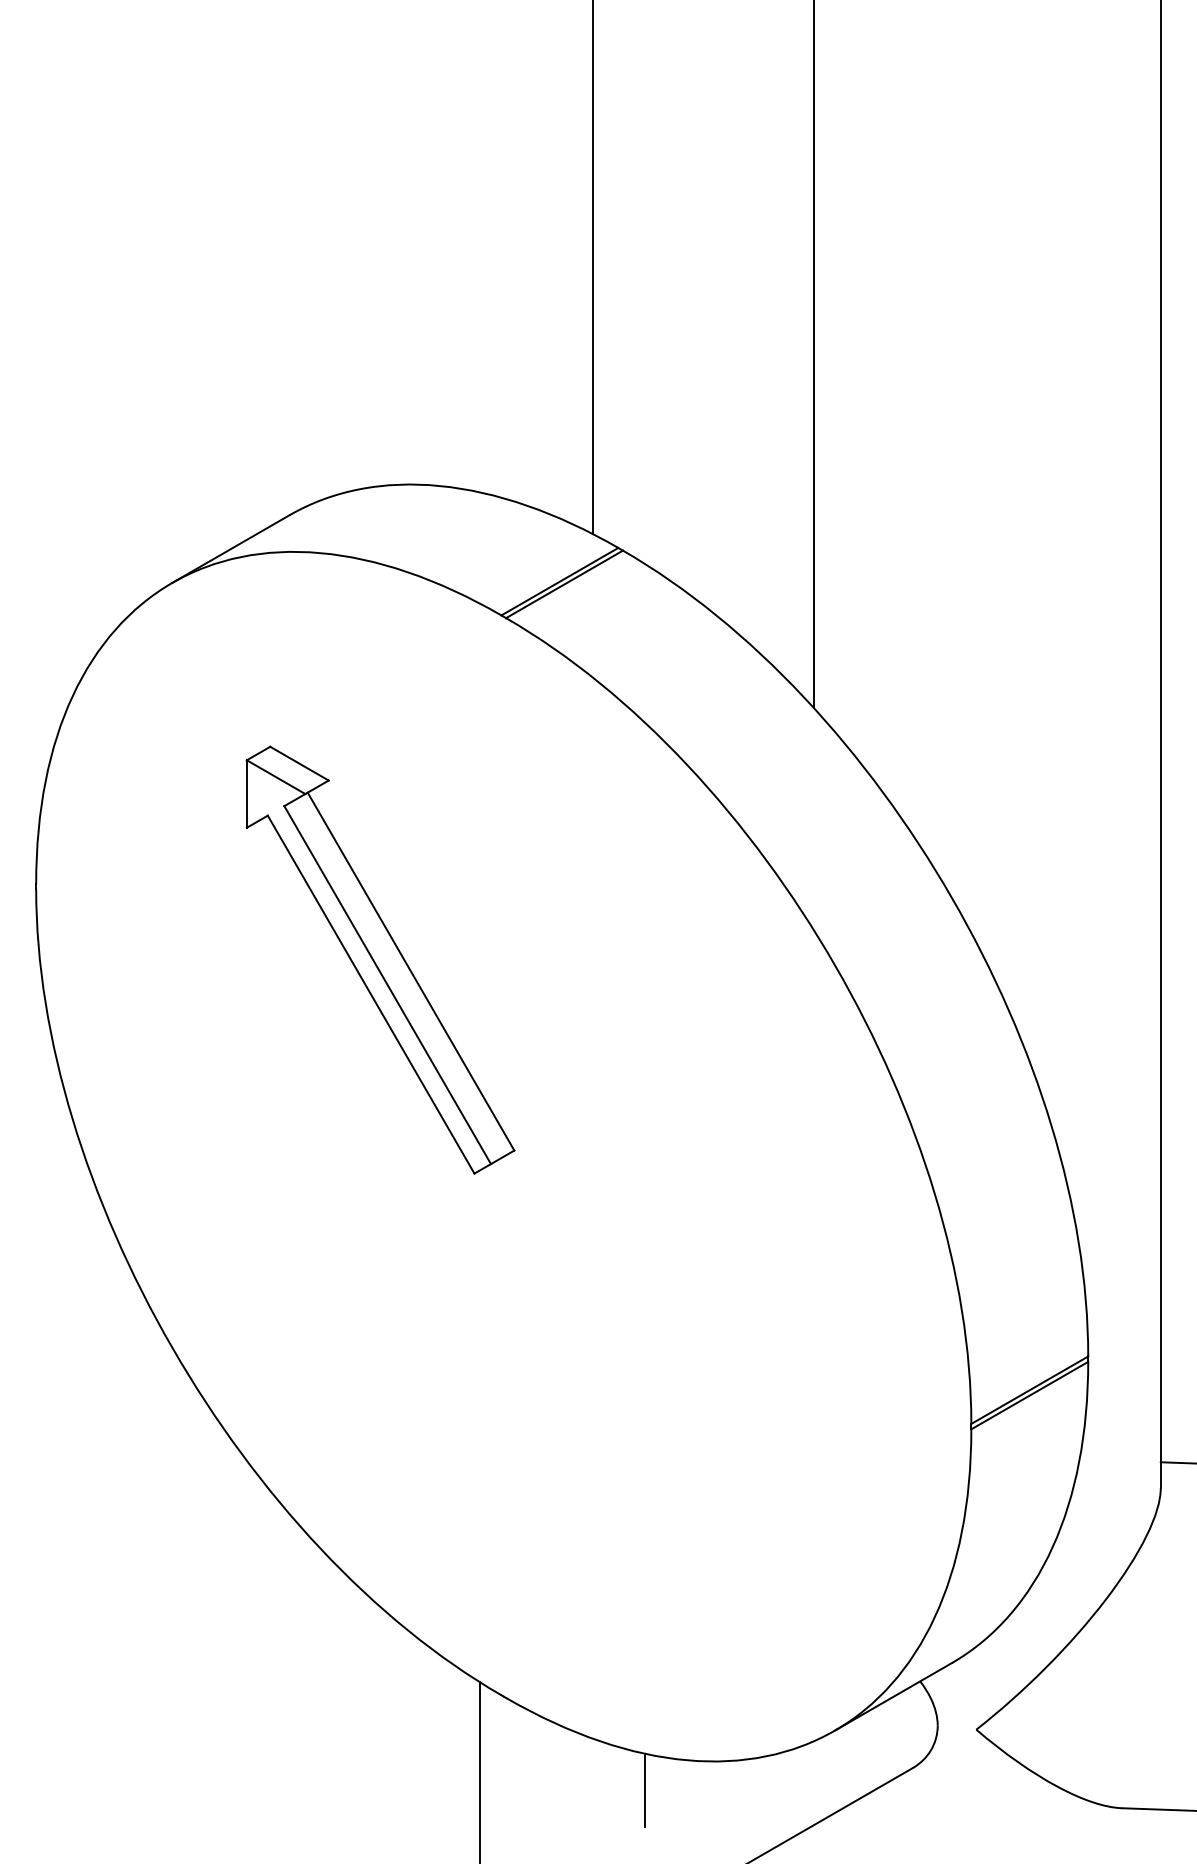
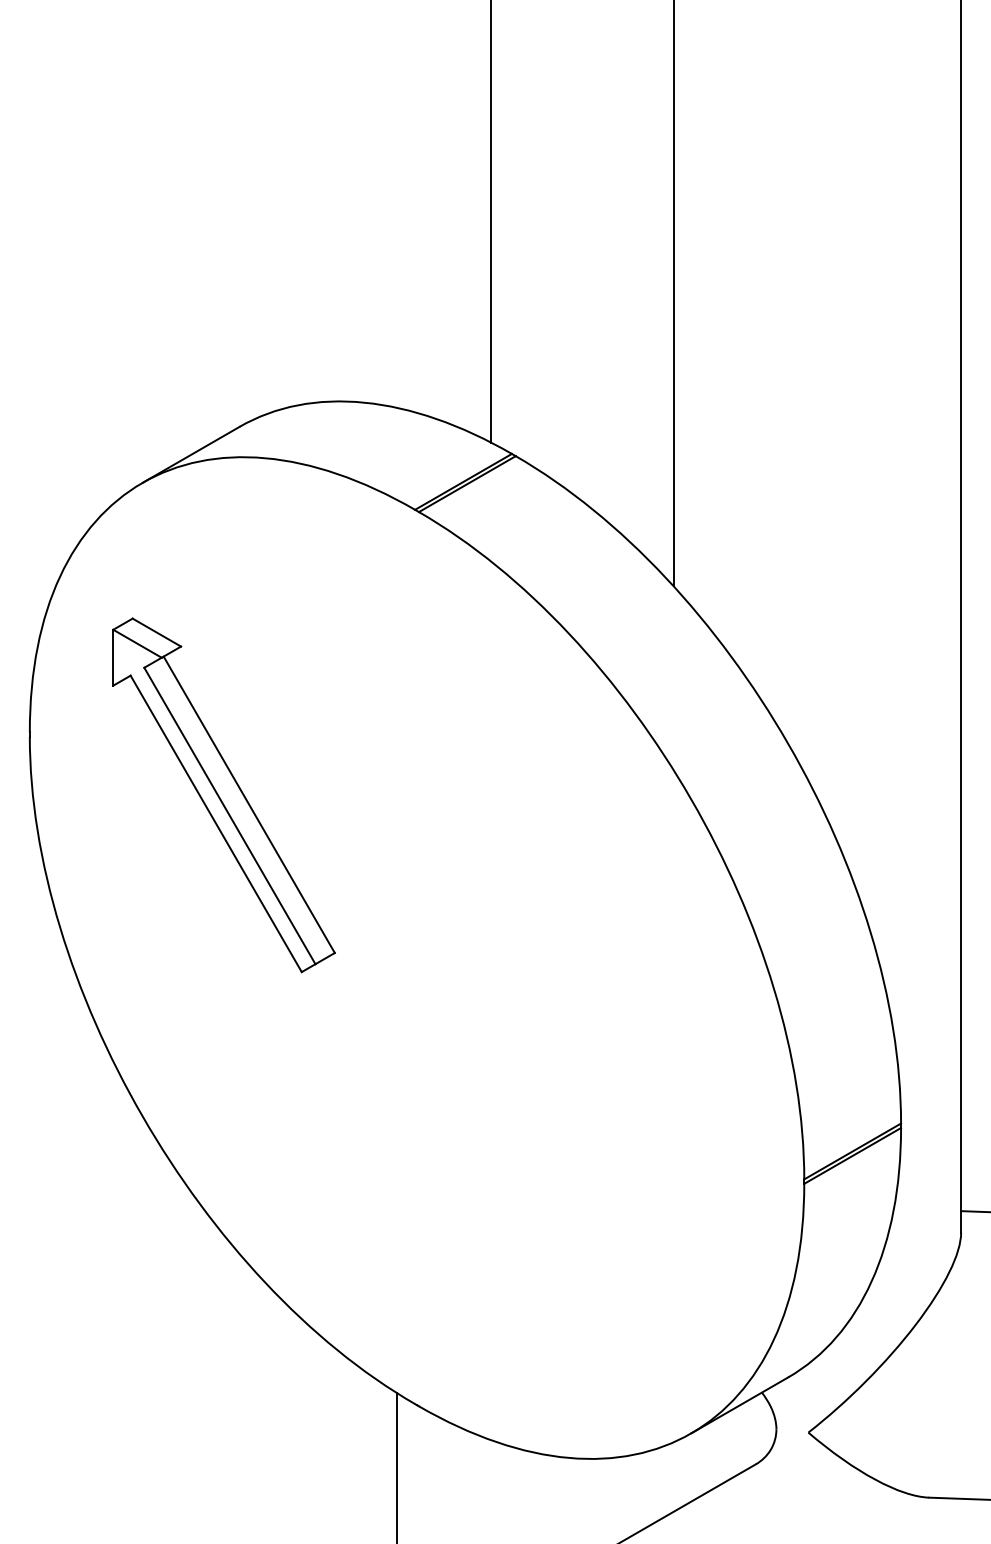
part: (379, 960) -> (223, 795), moved
line: (644, 1789) -> (533, 1482), removed

